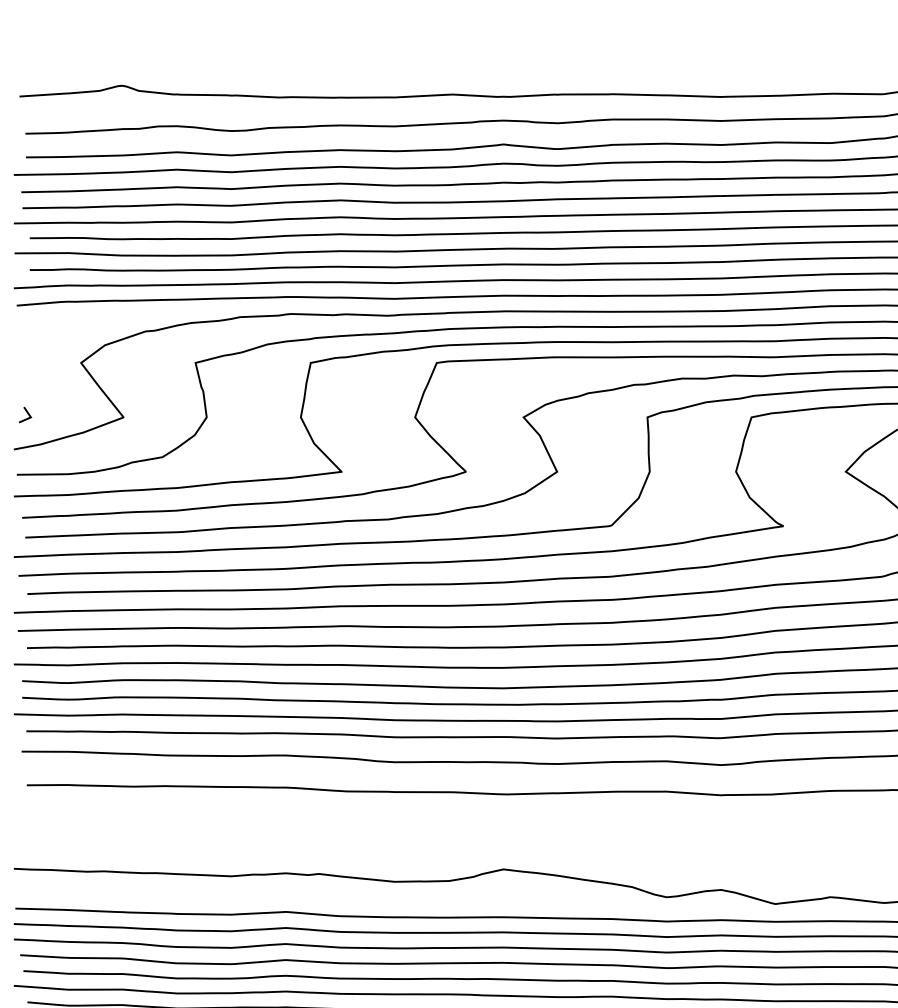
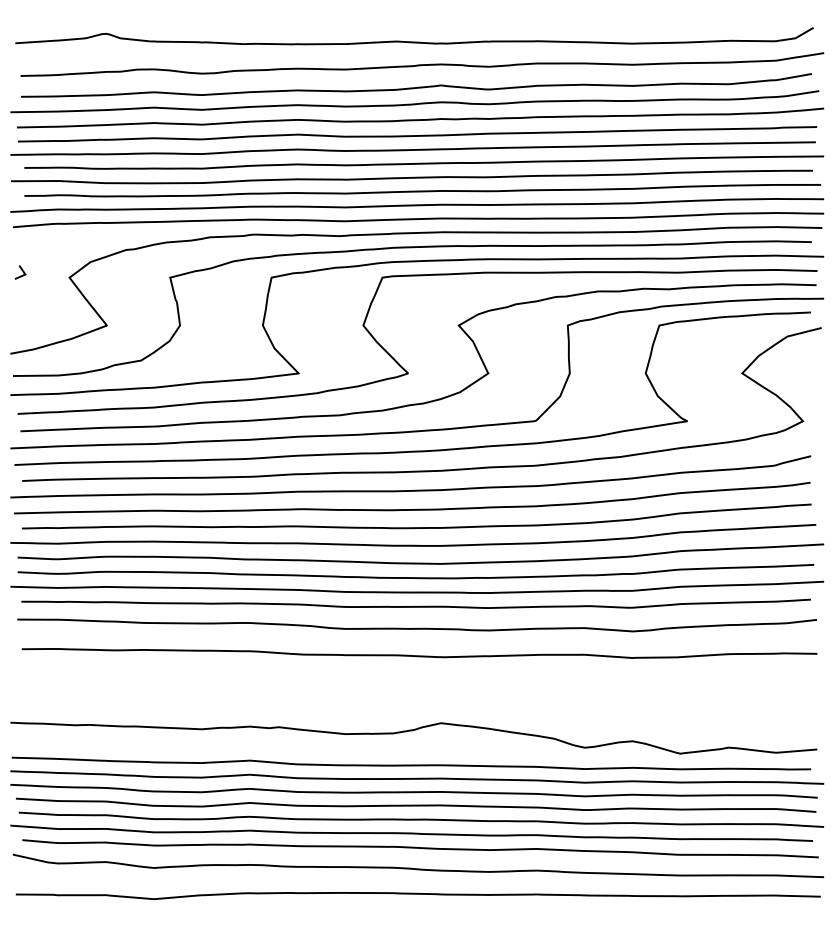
line: (27, 415) -> (22, 272), moved

